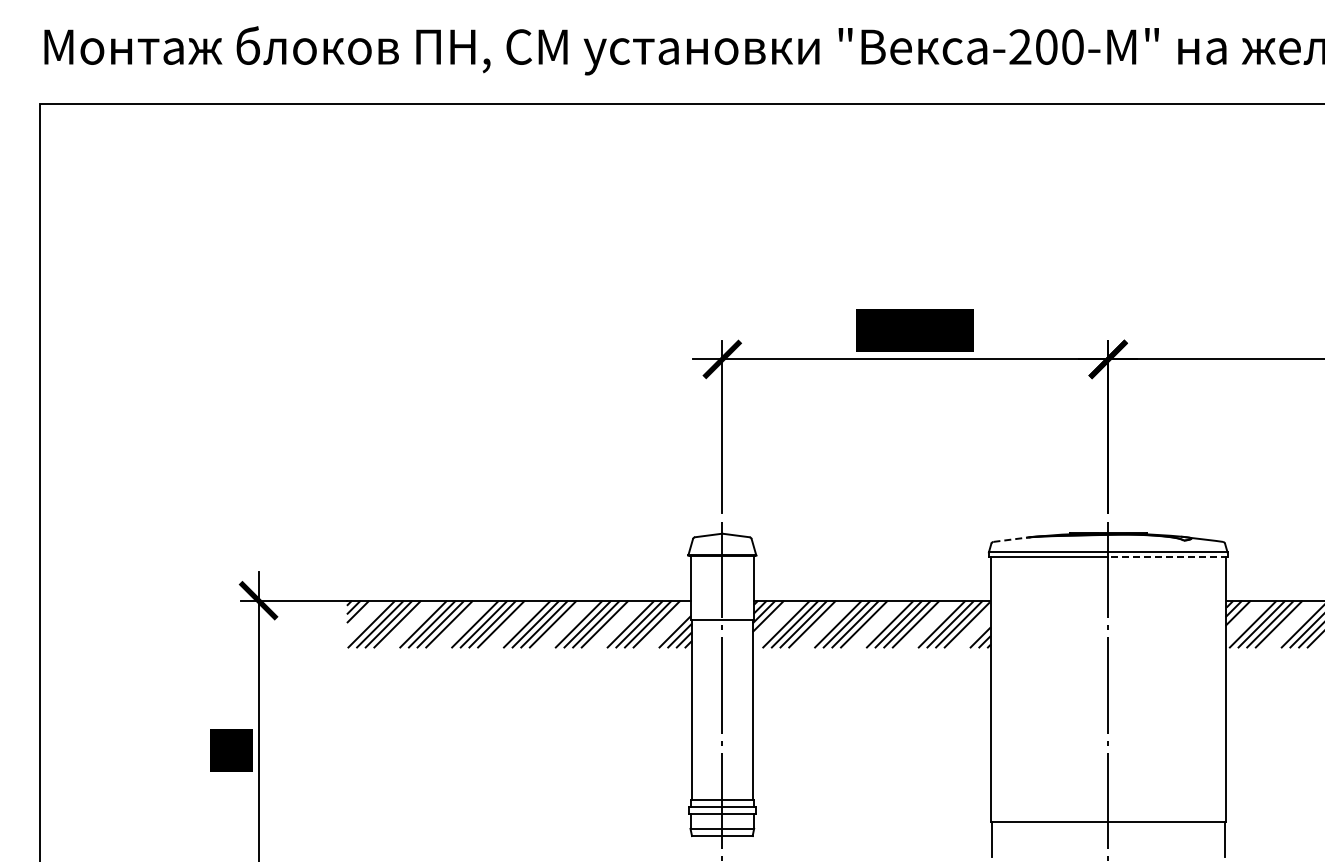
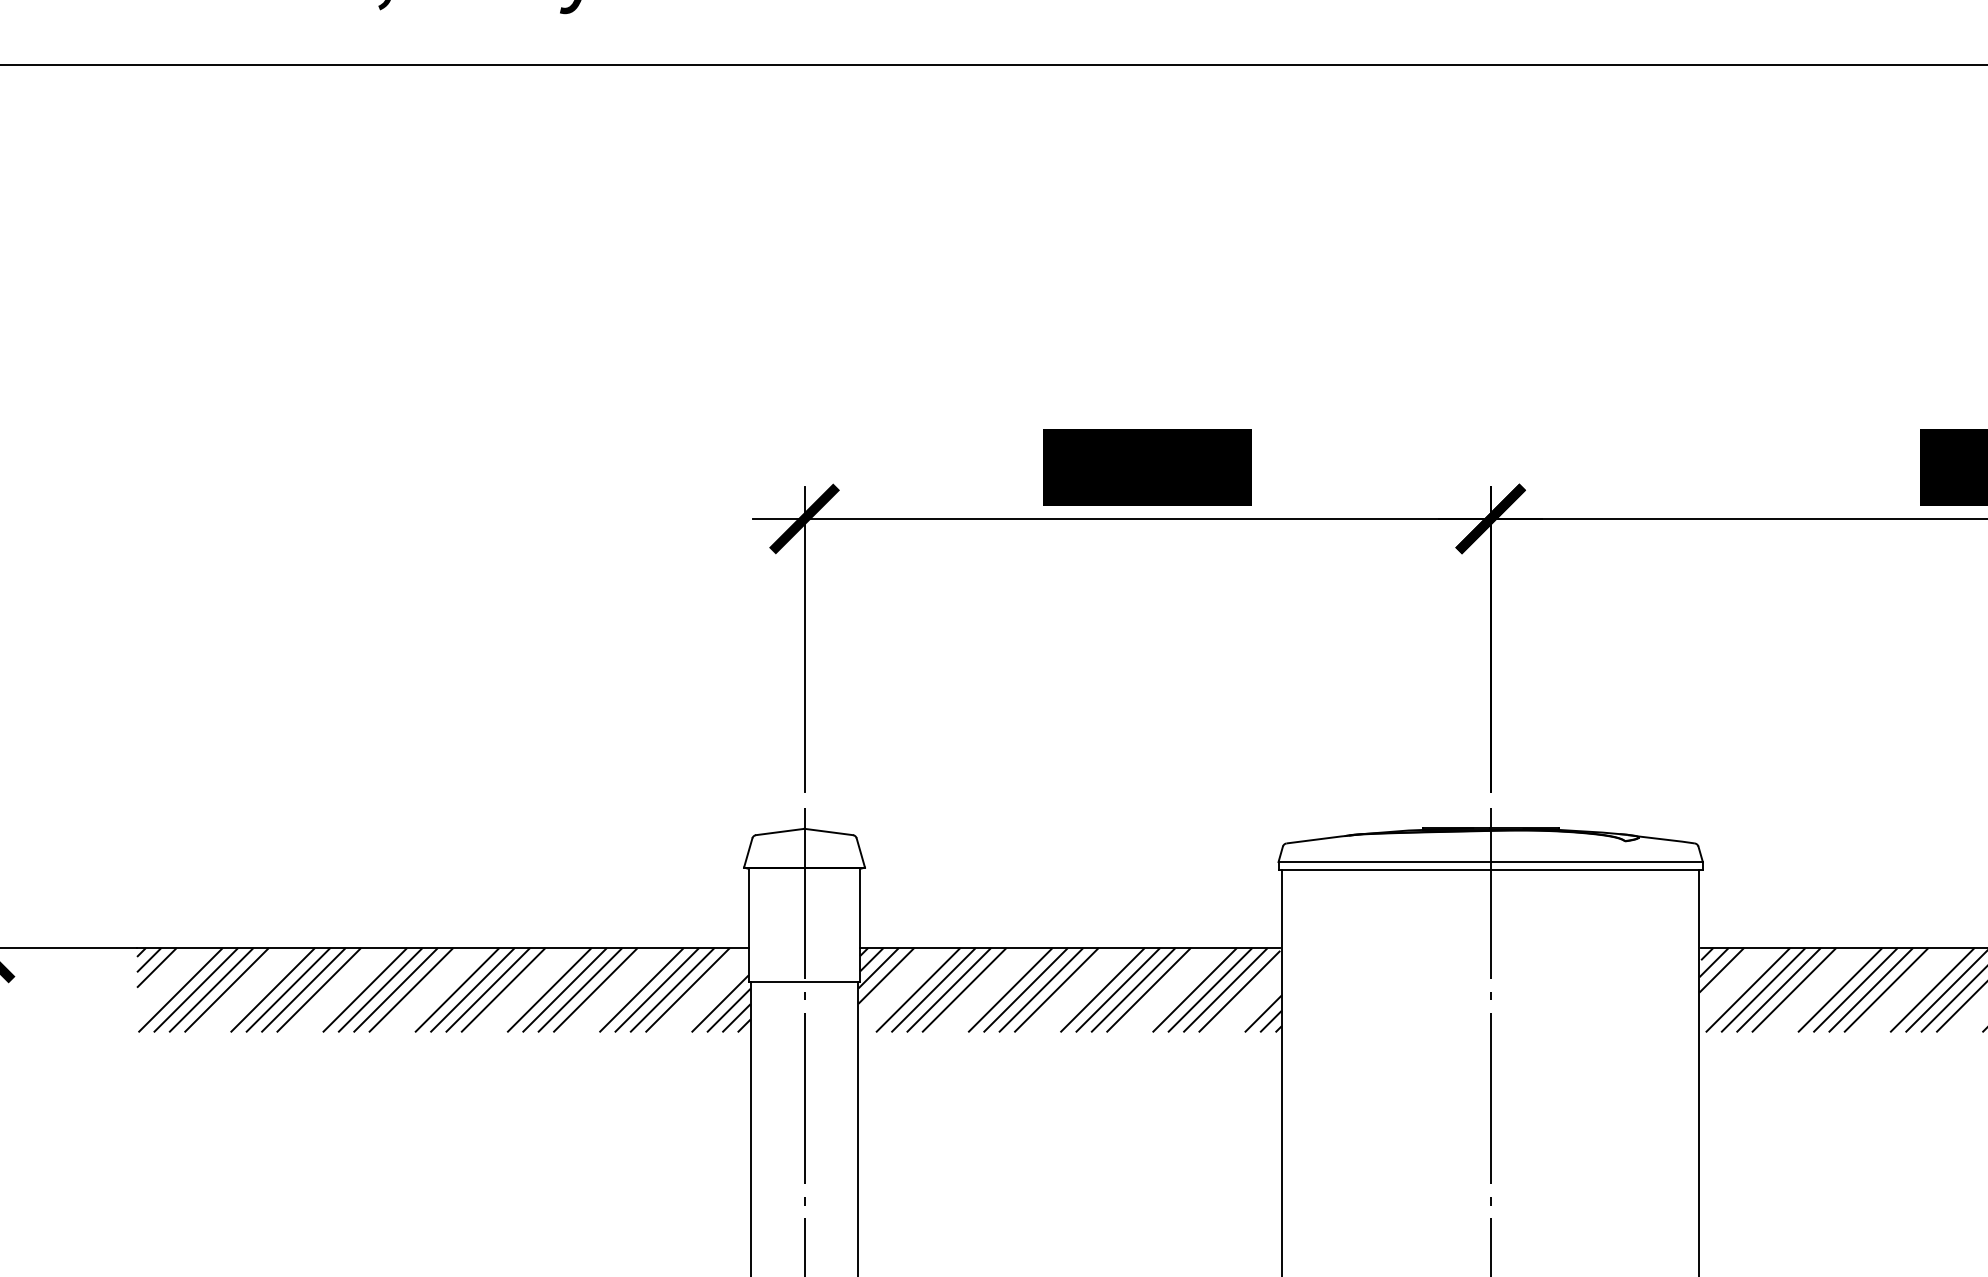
line: (1013, 539) -> (1322, 839), dashed -> solid
line: (1167, 556) -> (1596, 869), dashed -> solid

